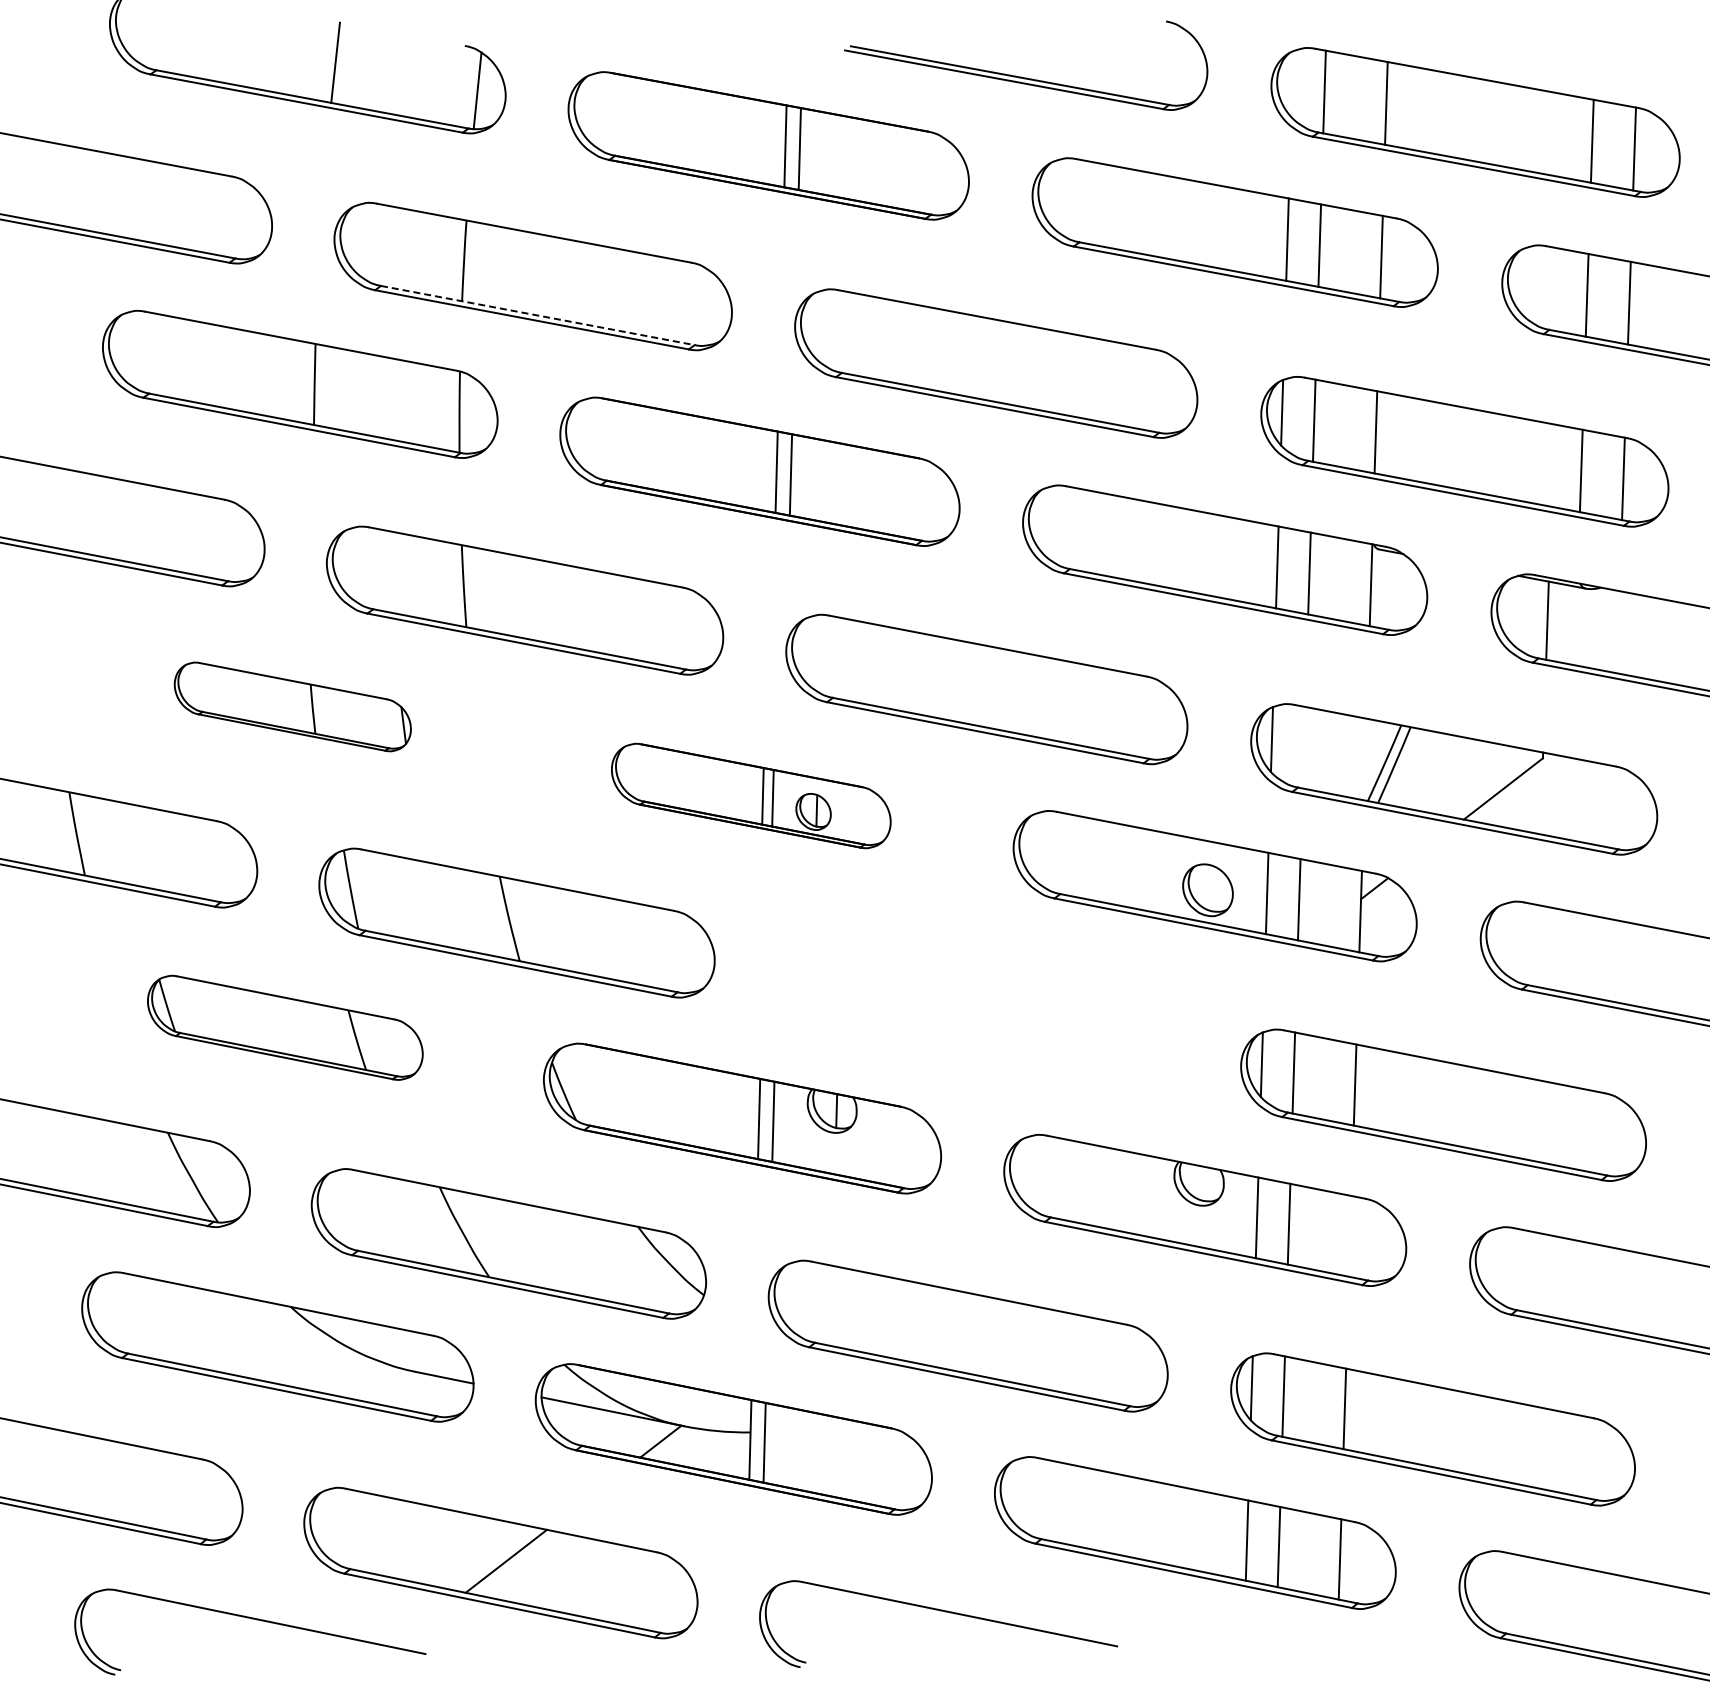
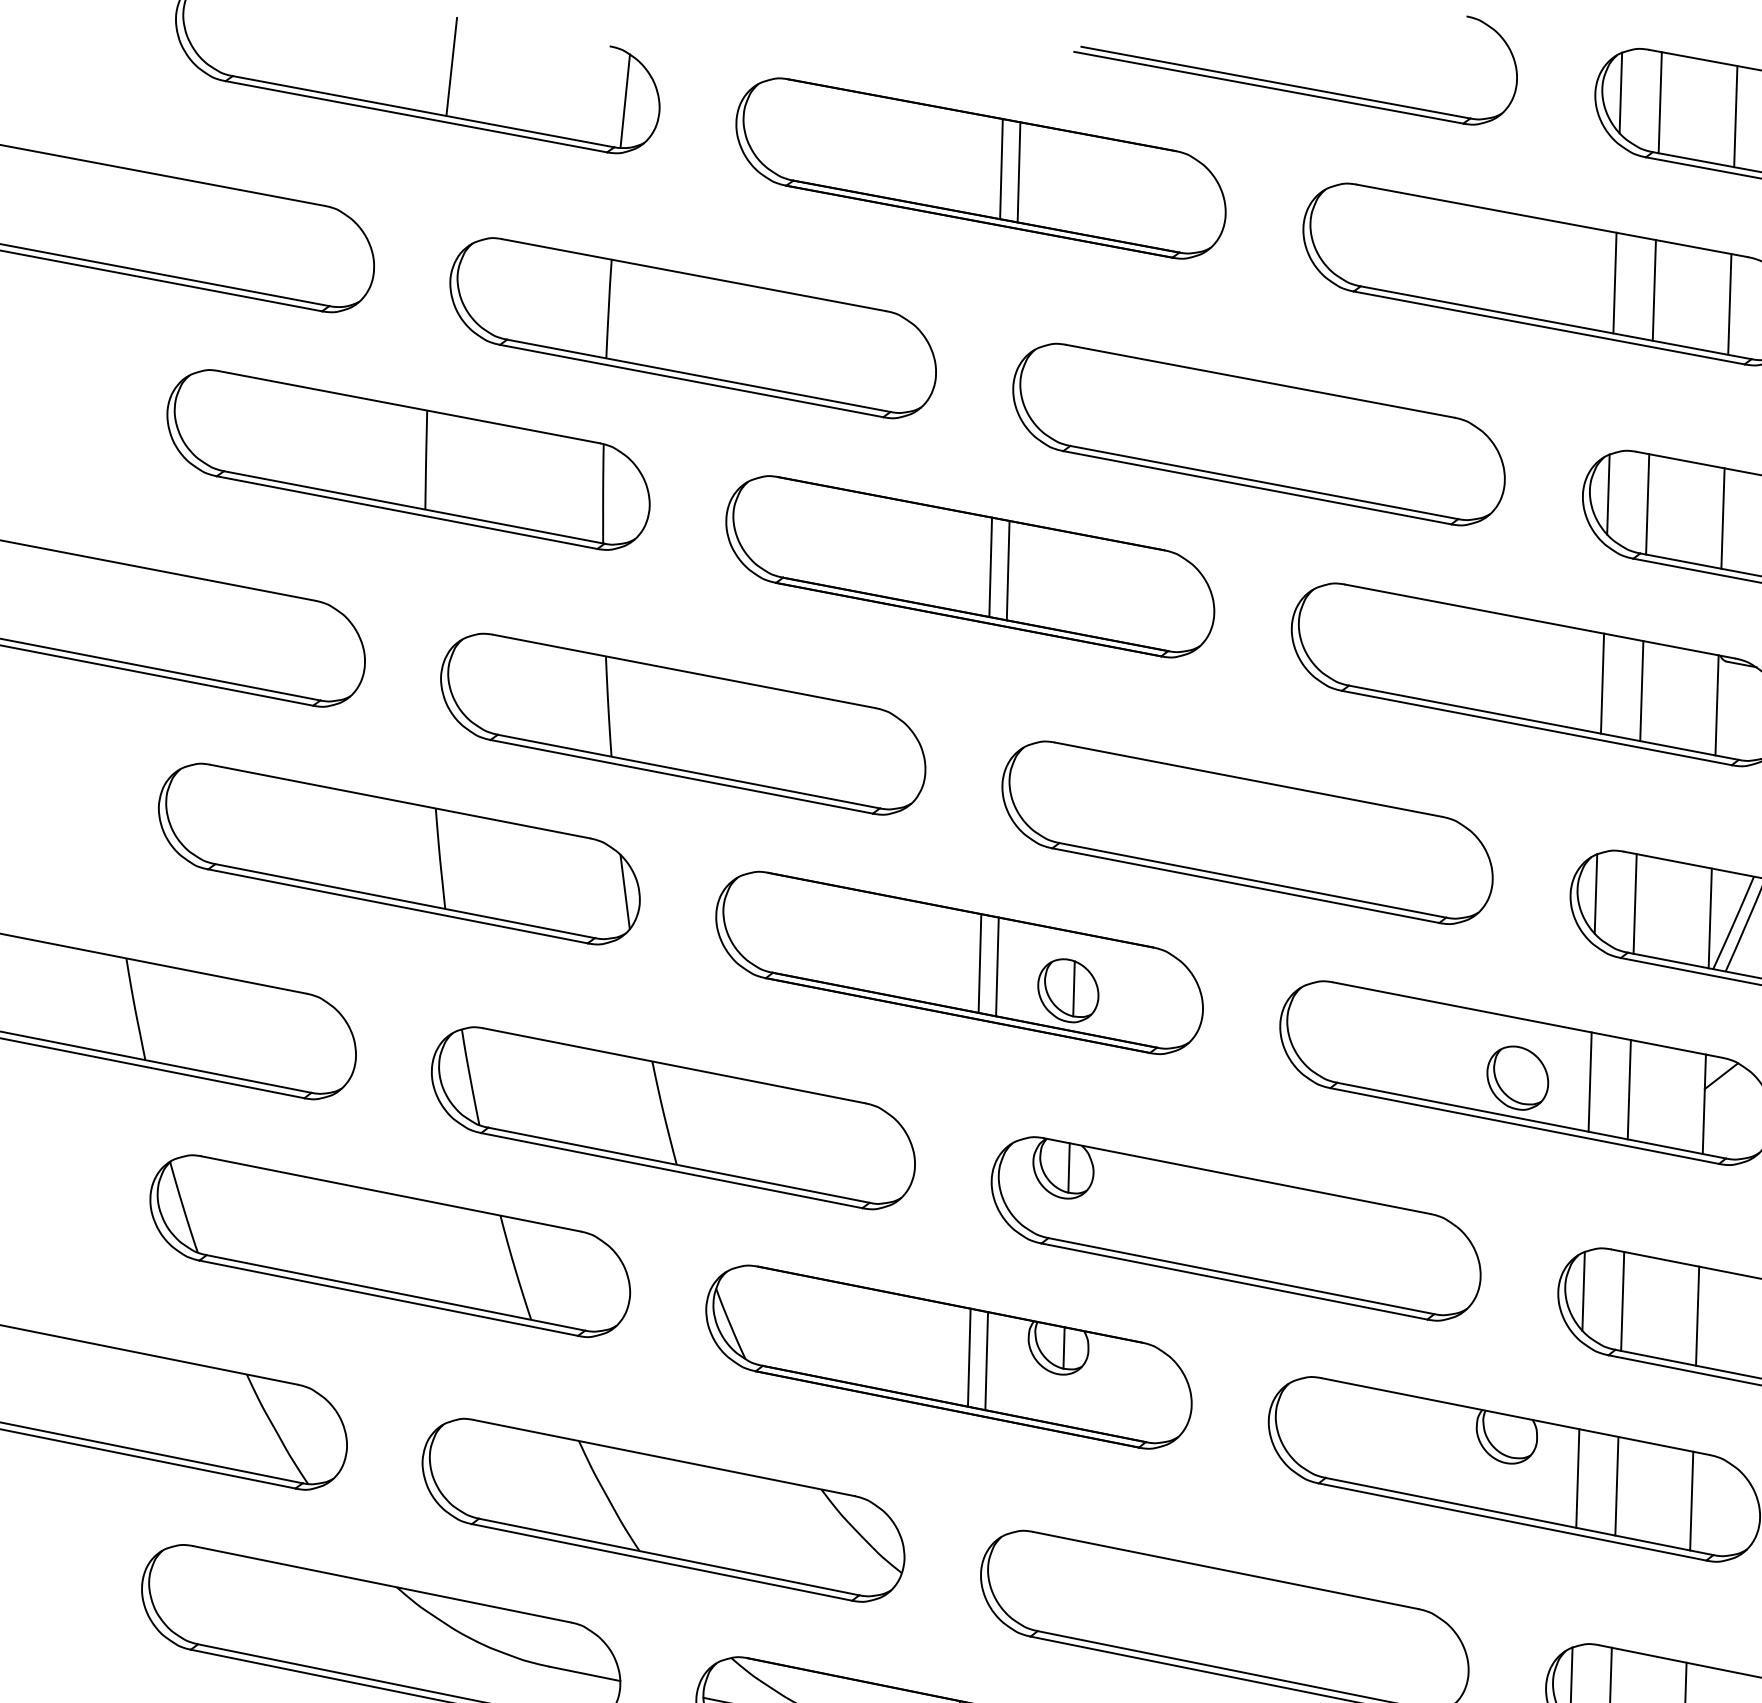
line: (1292, 84) -> (1621, 93), added
line: (537, 315) -> (698, 375), dashed -> solid
part: (292, 706) -> (399, 853), size x1.67
line: (1303, 747) -> (1634, 903), added
line: (1365, 759) -> (1710, 918), added
part: (751, 795) -> (959, 962), size x1.43
part: (977, 1013) -> (1236, 1228), added
part: (285, 1027) -> (390, 1245), size x1.43
line: (1350, 1236) -> (1691, 1501), added

